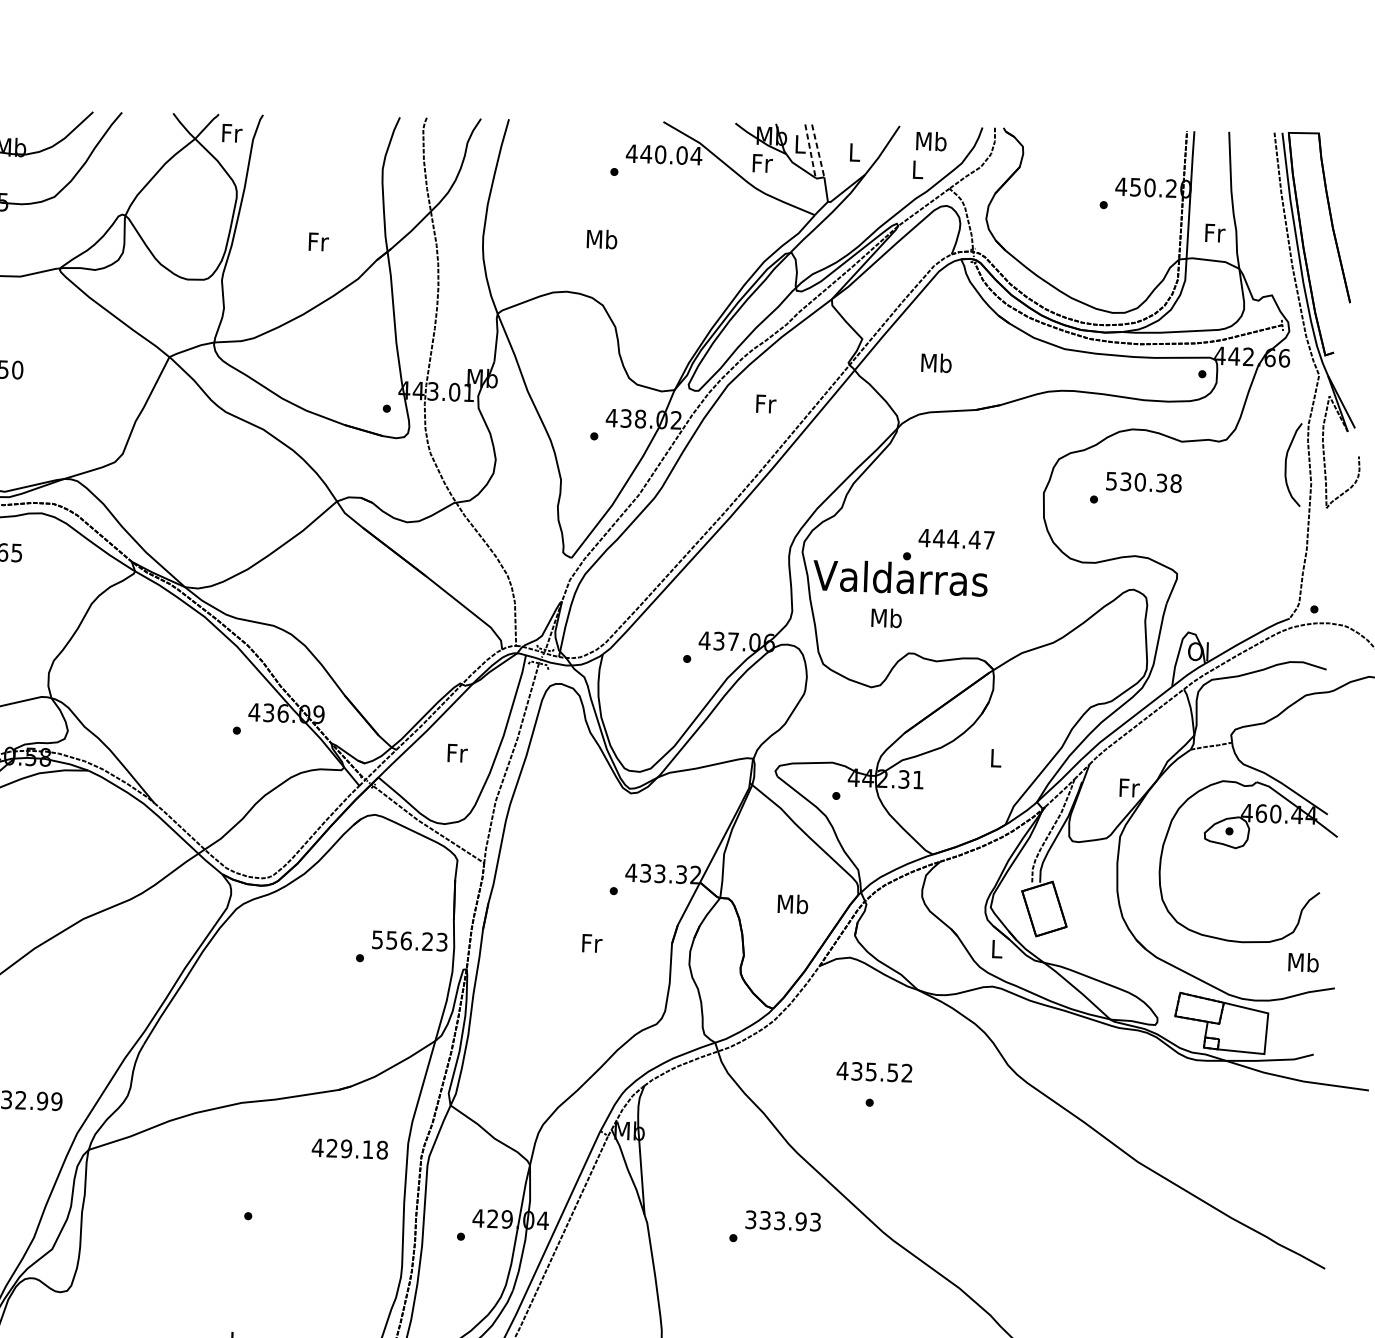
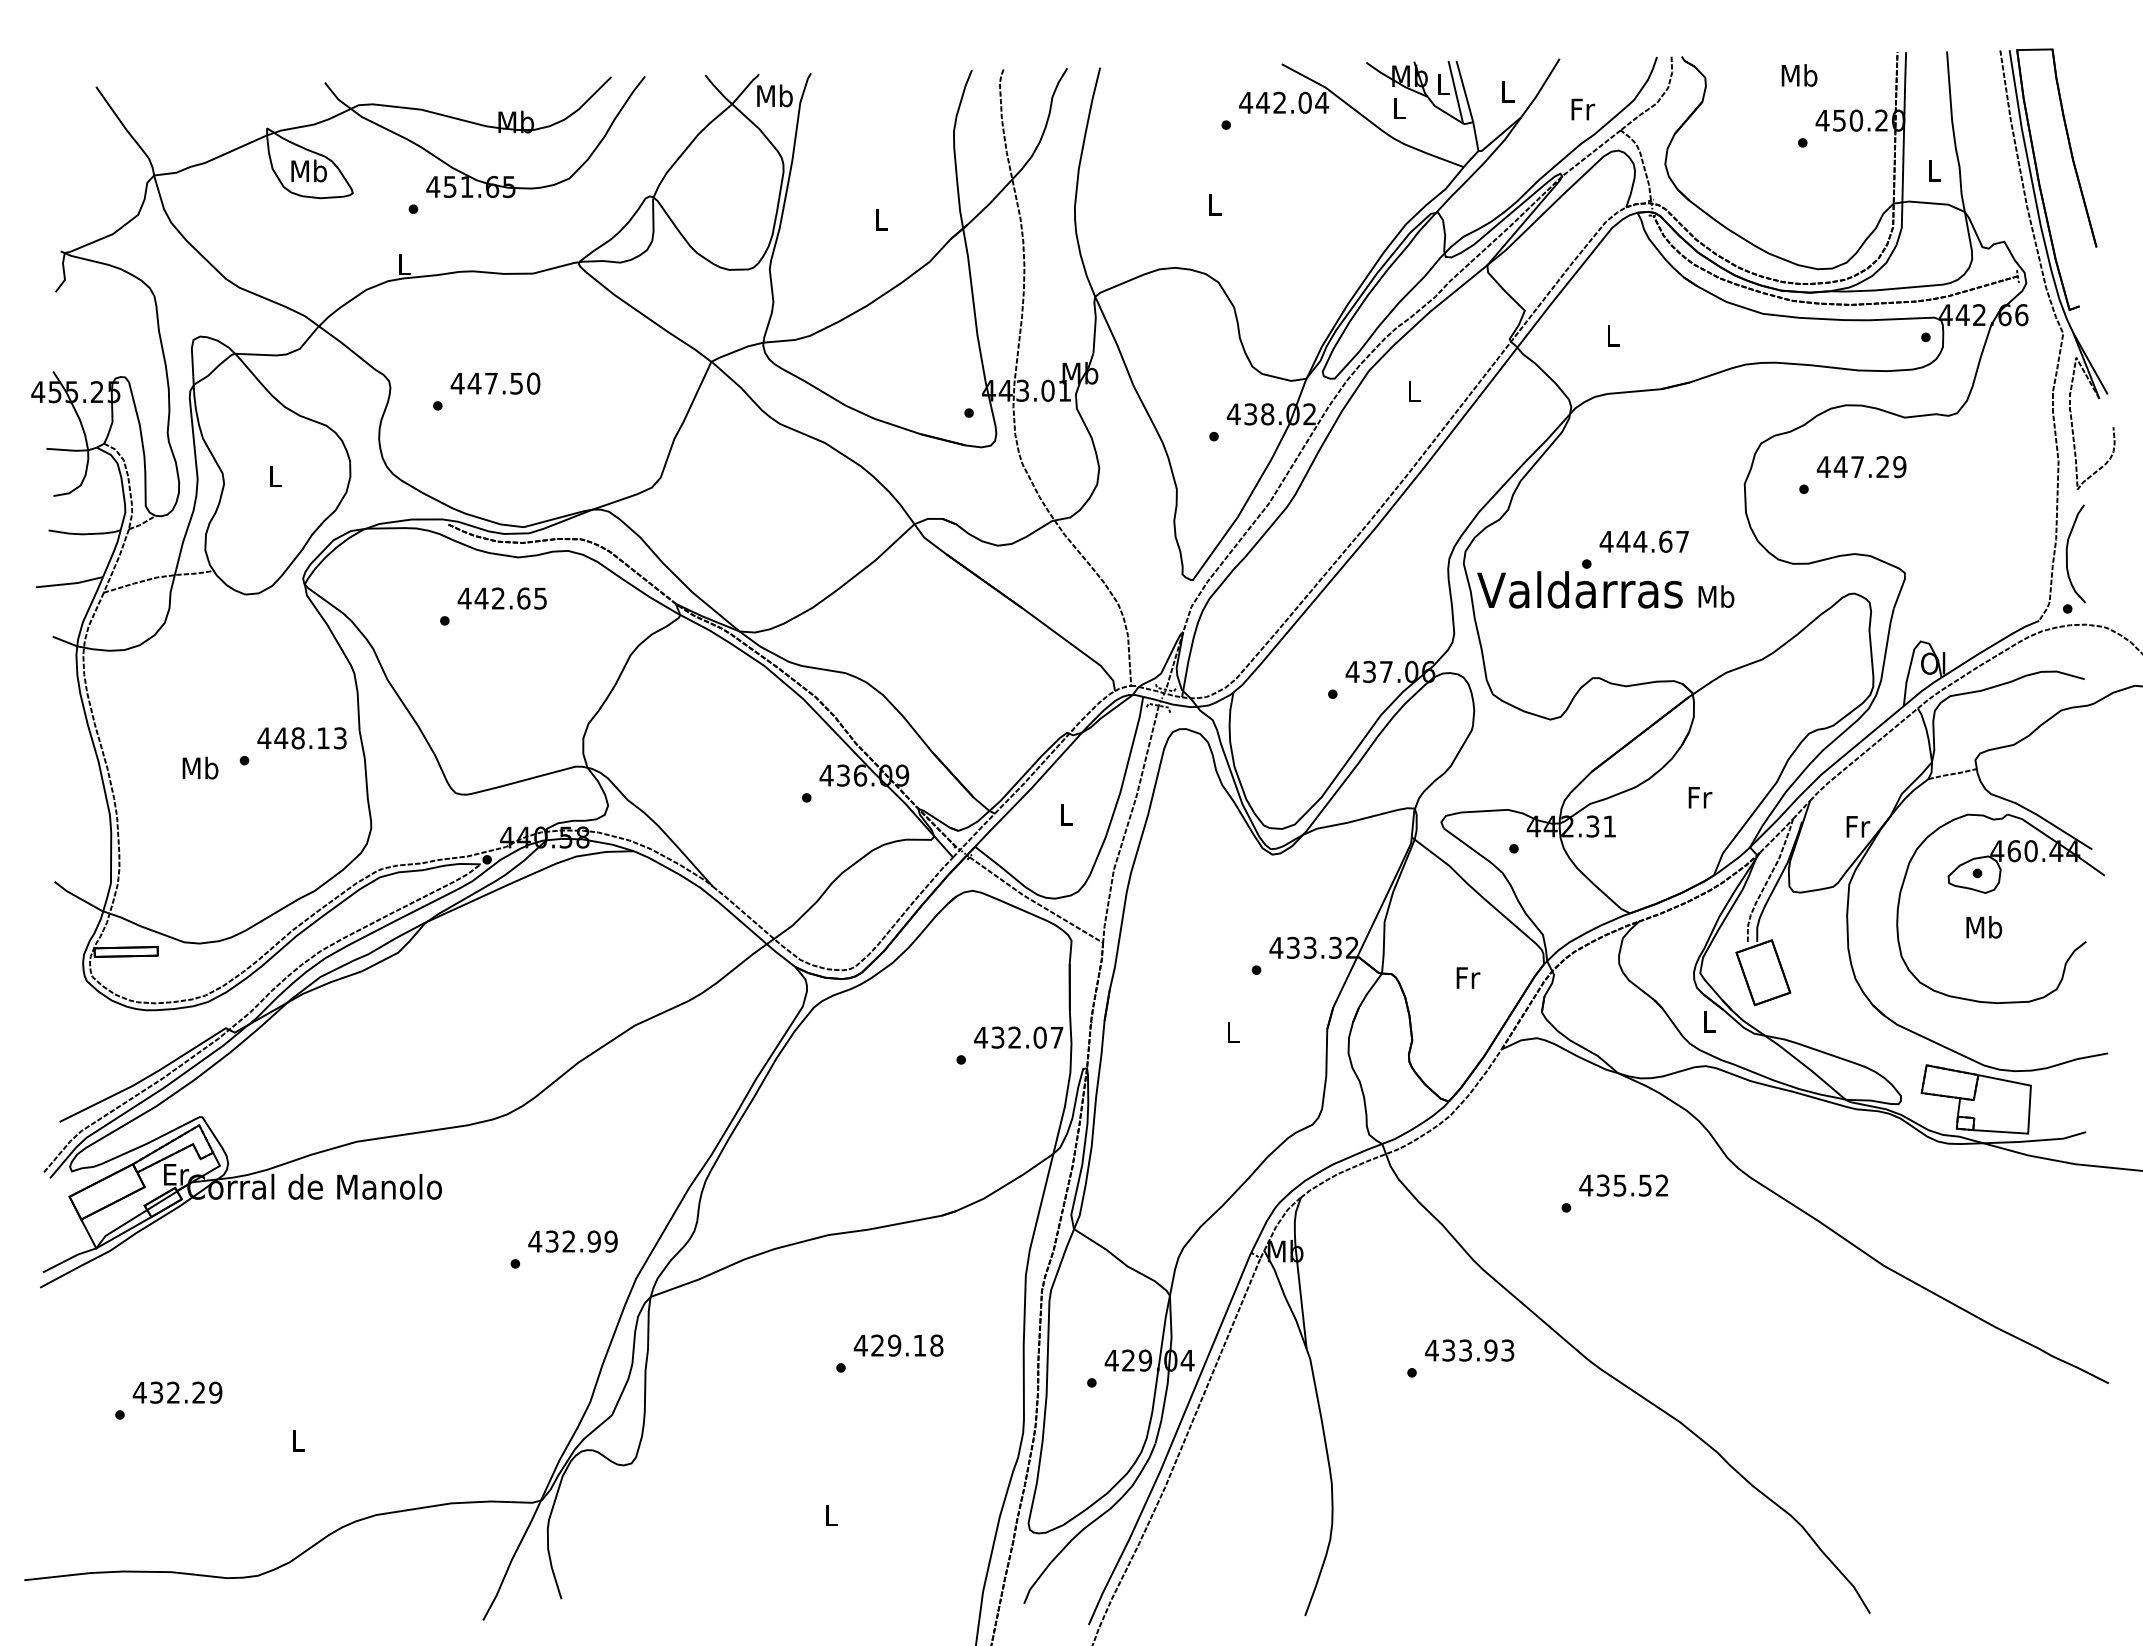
text: (231, 132) -> (774, 95), Fr -> Mb
text: (931, 141) -> (1799, 75), moved
line: (817, 150) -> (1464, 91), dashed -> solid
line: (810, 151) -> (1455, 92), dashed -> solid
text: (660, 154) -> (1279, 102), 440.04 -> 442.04
text: (762, 163) -> (1400, 108), Fr -> L
text: (918, 169) -> (1583, 109), L -> Fr
text: (1214, 232) -> (1934, 170), Fr -> L
text: (601, 239) -> (1214, 204), Mb -> L
text: (318, 241) -> (881, 219), Fr -> L
text: (936, 362) -> (1612, 335), Mb -> L
text: (766, 403) -> (1414, 390), Fr -> L
curve: (1286, 464) -> (2067, 553), moved
text: (1143, 482) -> (1861, 467), 530.38 -> 447.29
text: (974, 539) -> (1665, 541), 444.47 -> 444.67
text: (886, 618) -> (1716, 596), moved
text: (457, 752) -> (1066, 814), Fr -> L
text: (996, 758) -> (1700, 797), L -> Fr
text: (792, 903) -> (1467, 977), Mb -> Fr
text: (409, 940) -> (1018, 1037), 556.23 -> 432.07
text: (592, 943) -> (1233, 1032), Fr -> L
text: (1303, 962) -> (1984, 927), moved
text: (874, 1071) -> (1623, 1185), moved
text: (349, 1148) -> (898, 1345), moved
text: (750, 1219) -> (1431, 1350), 333.93 -> 433.93

